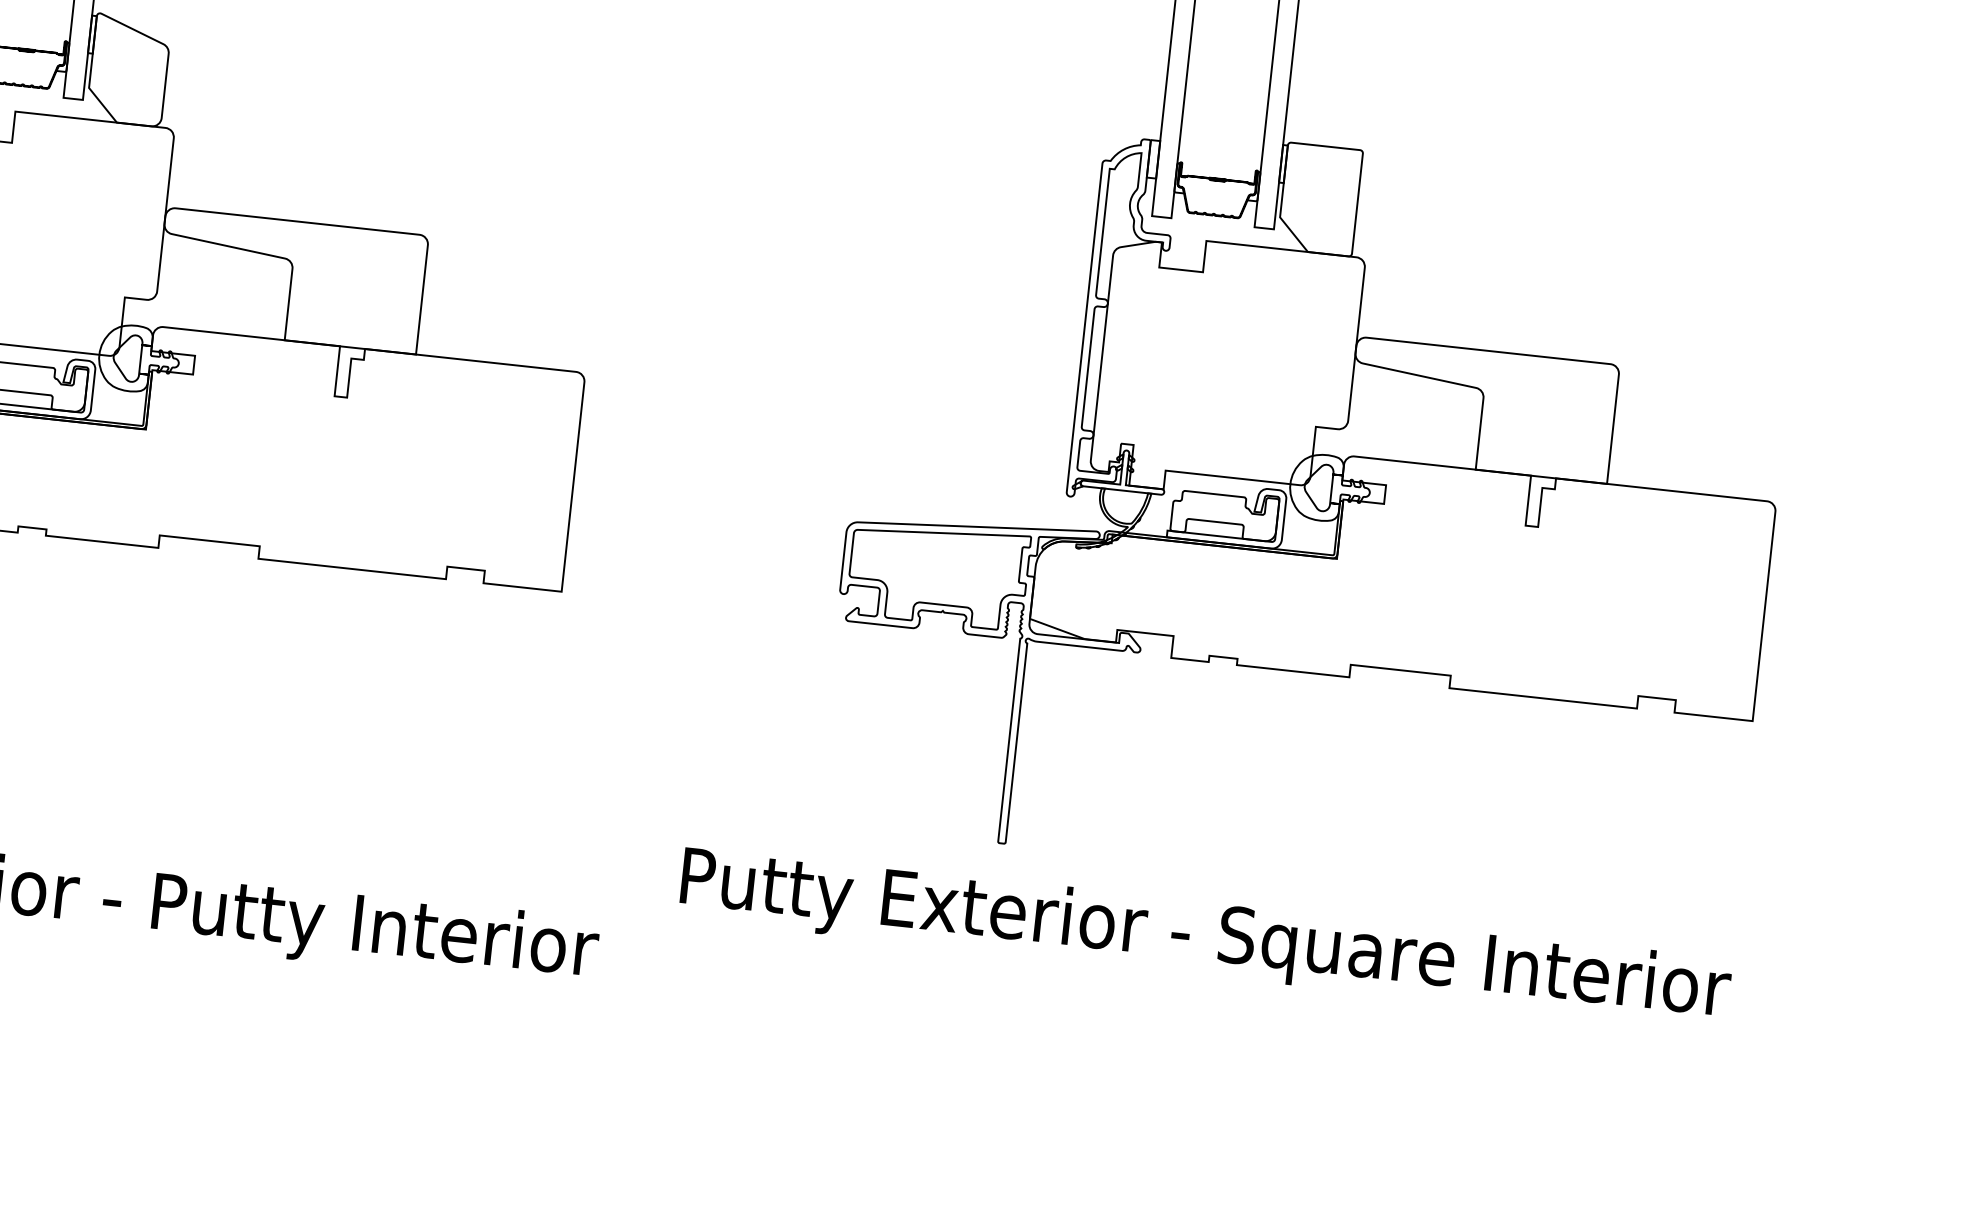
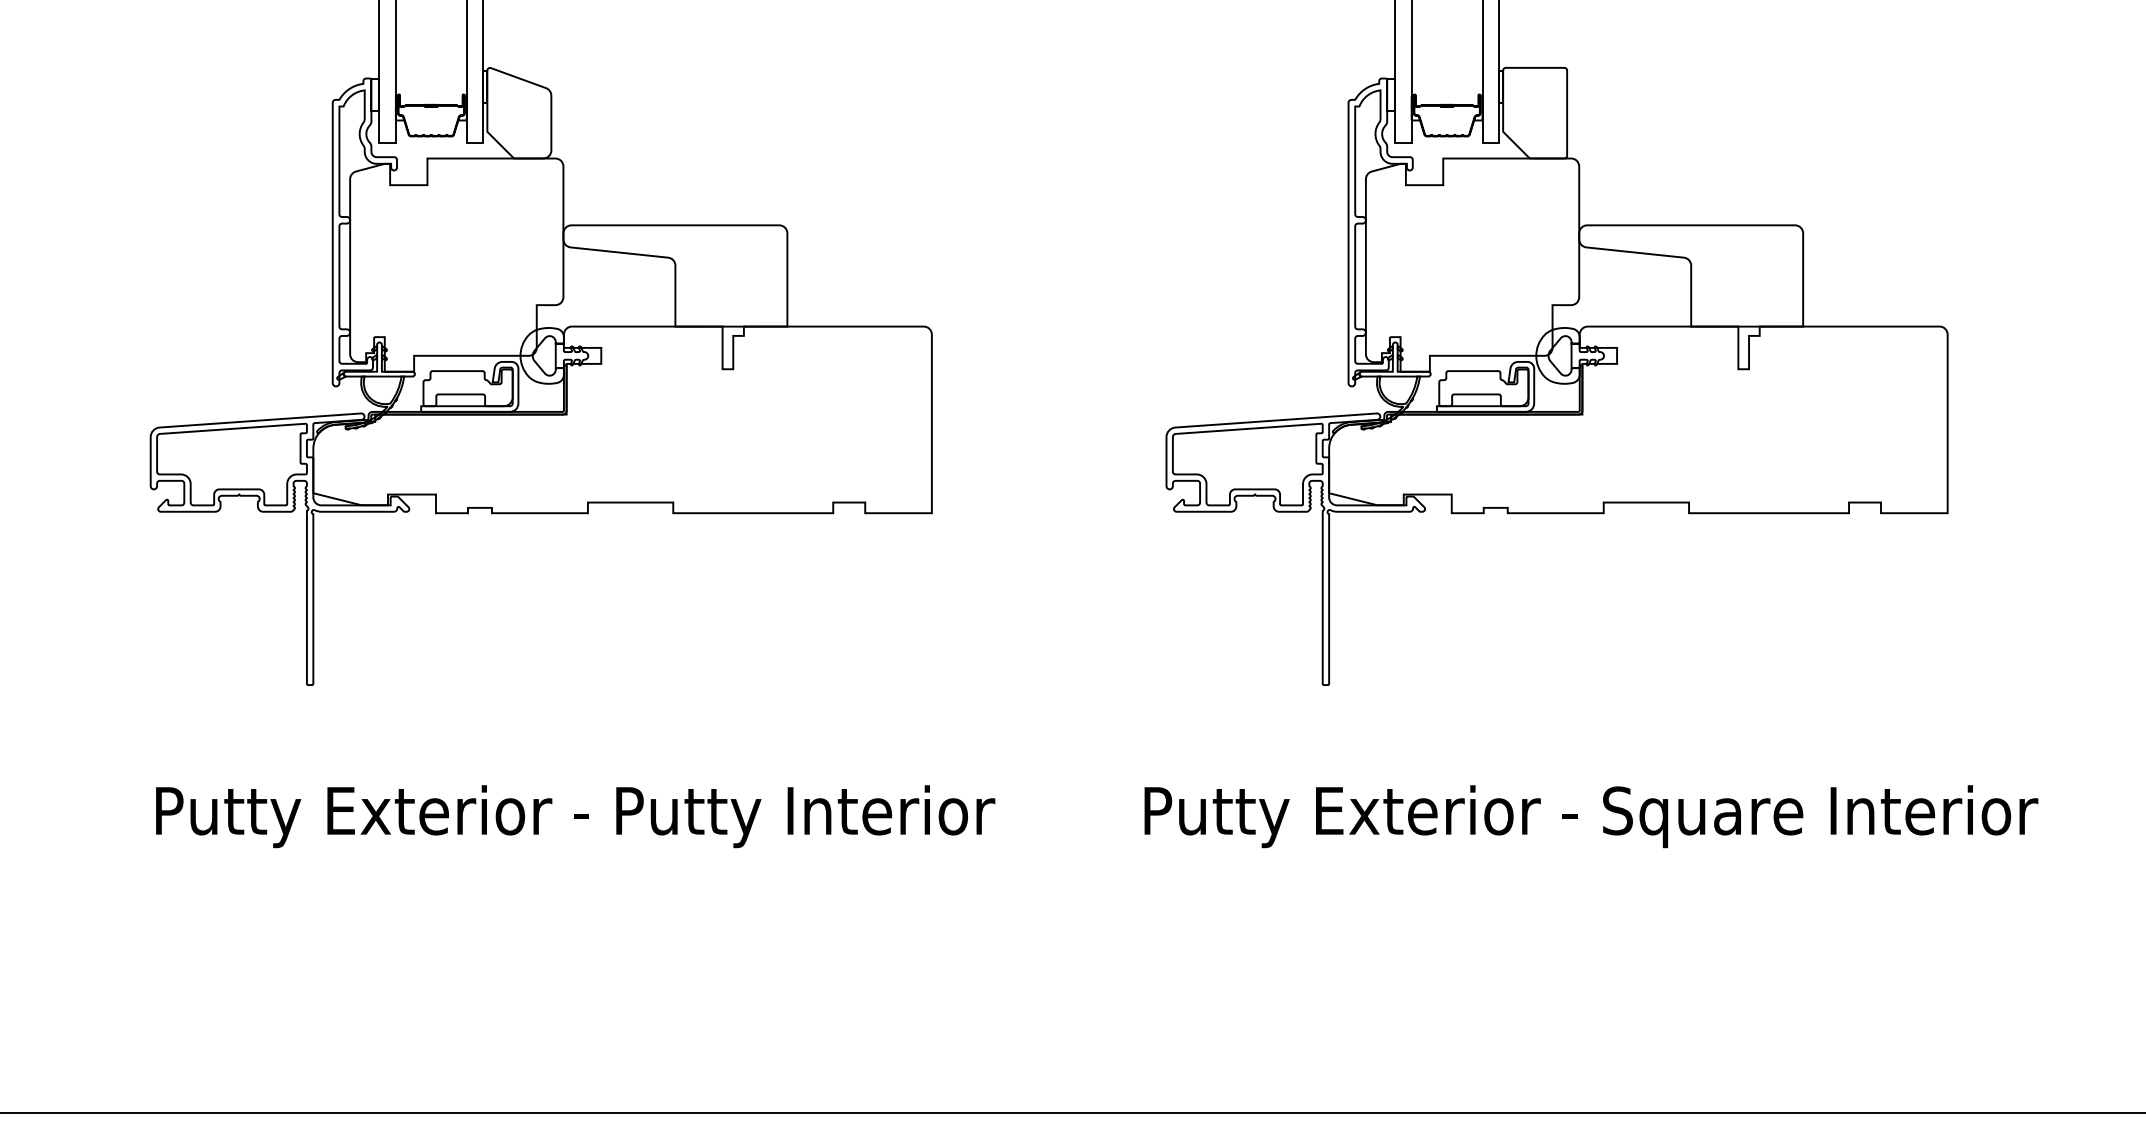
text: (1205, 938) -> (1591, 816), moved

